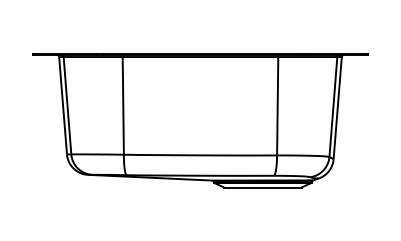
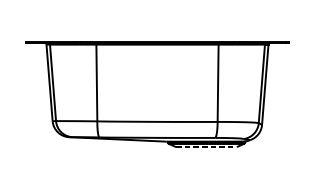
line: (262, 187) -> (206, 147), solid -> dashed

